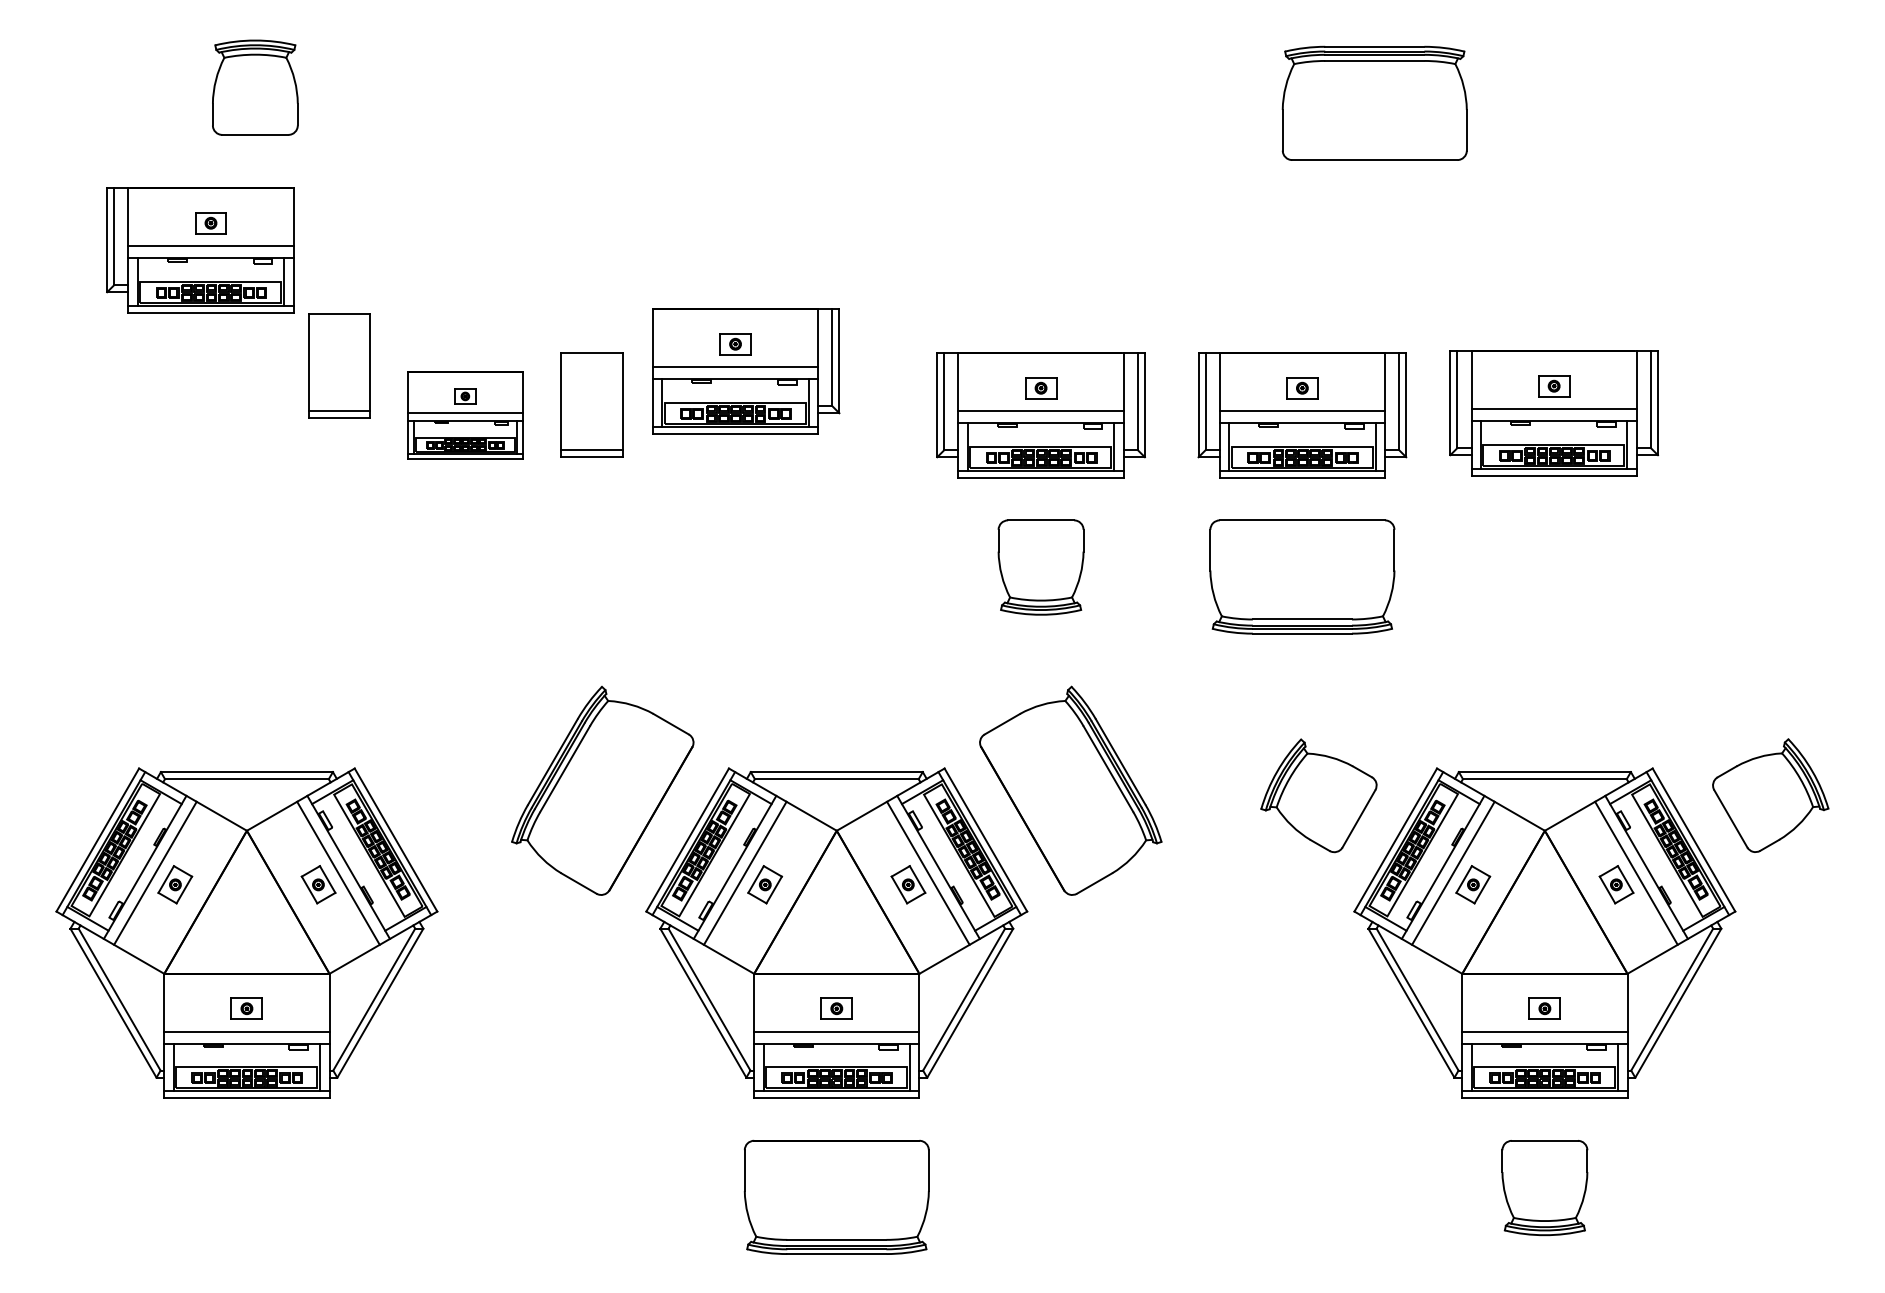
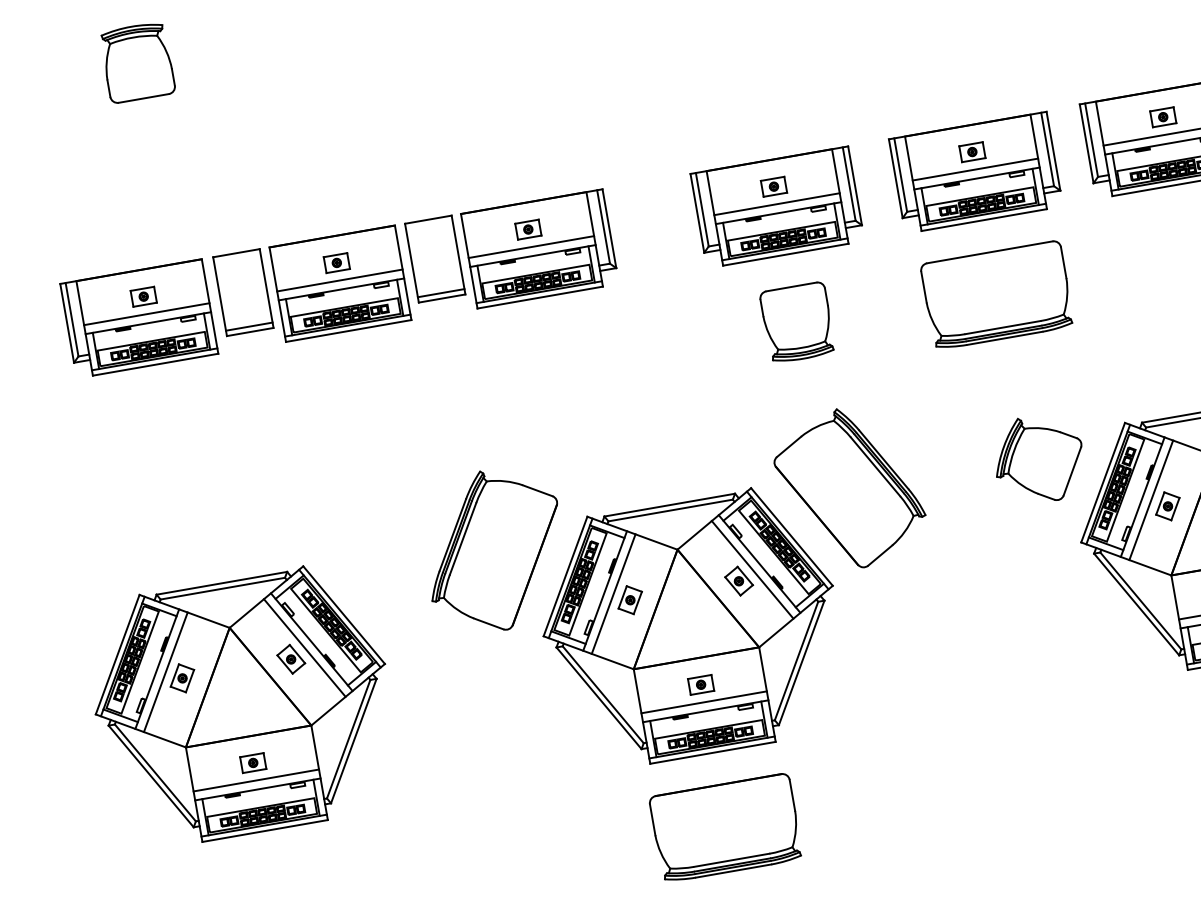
part: (200, 250) -> (139, 318), moved
part: (339, 365) -> (243, 291), moved
part: (746, 371) -> (540, 248), moved
part: (465, 415) -> (340, 283), size x1.43

